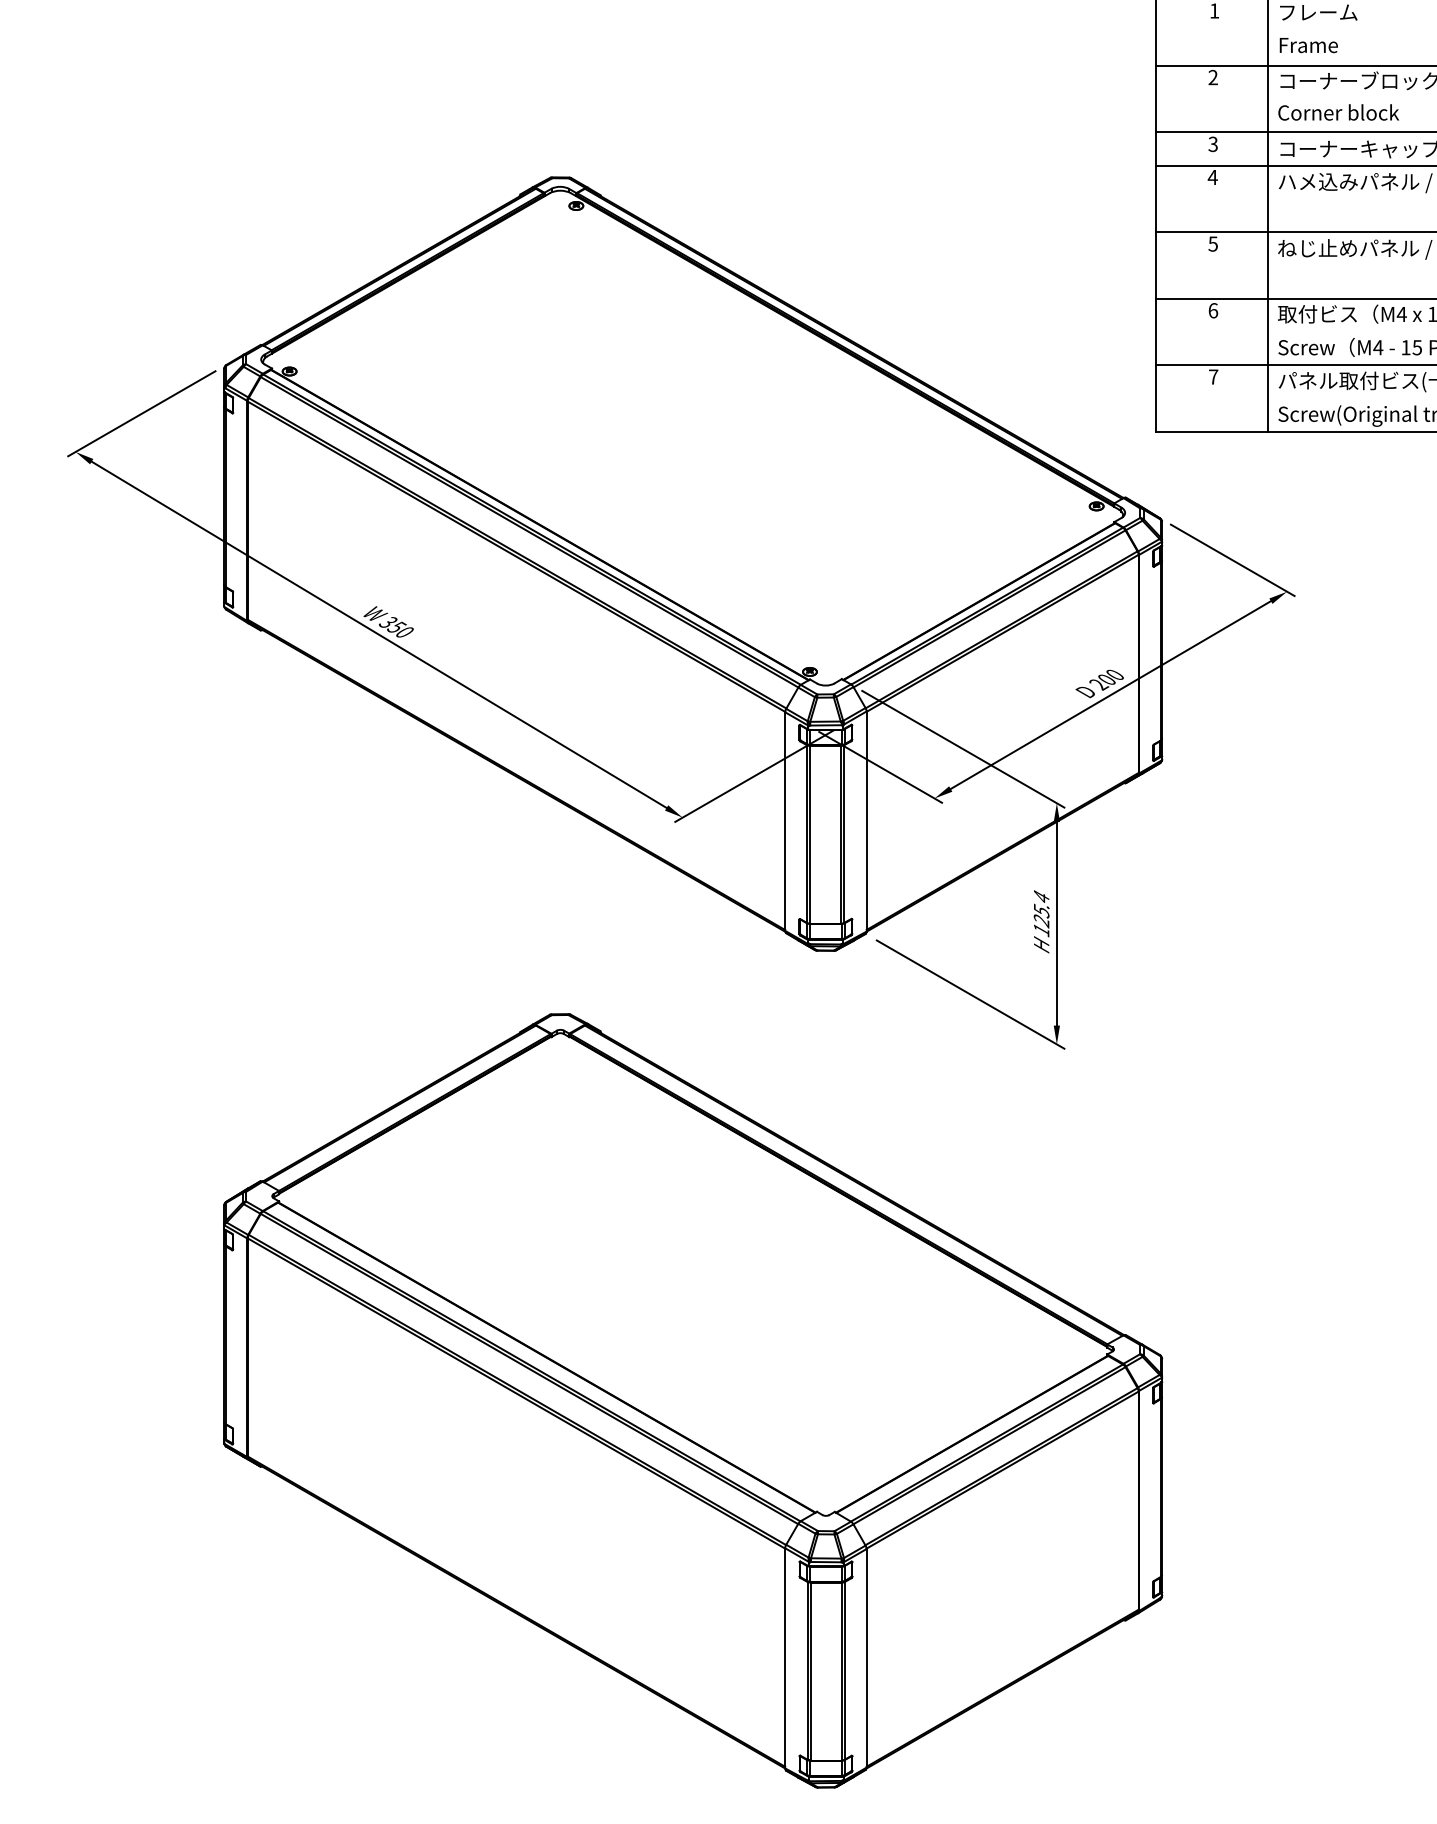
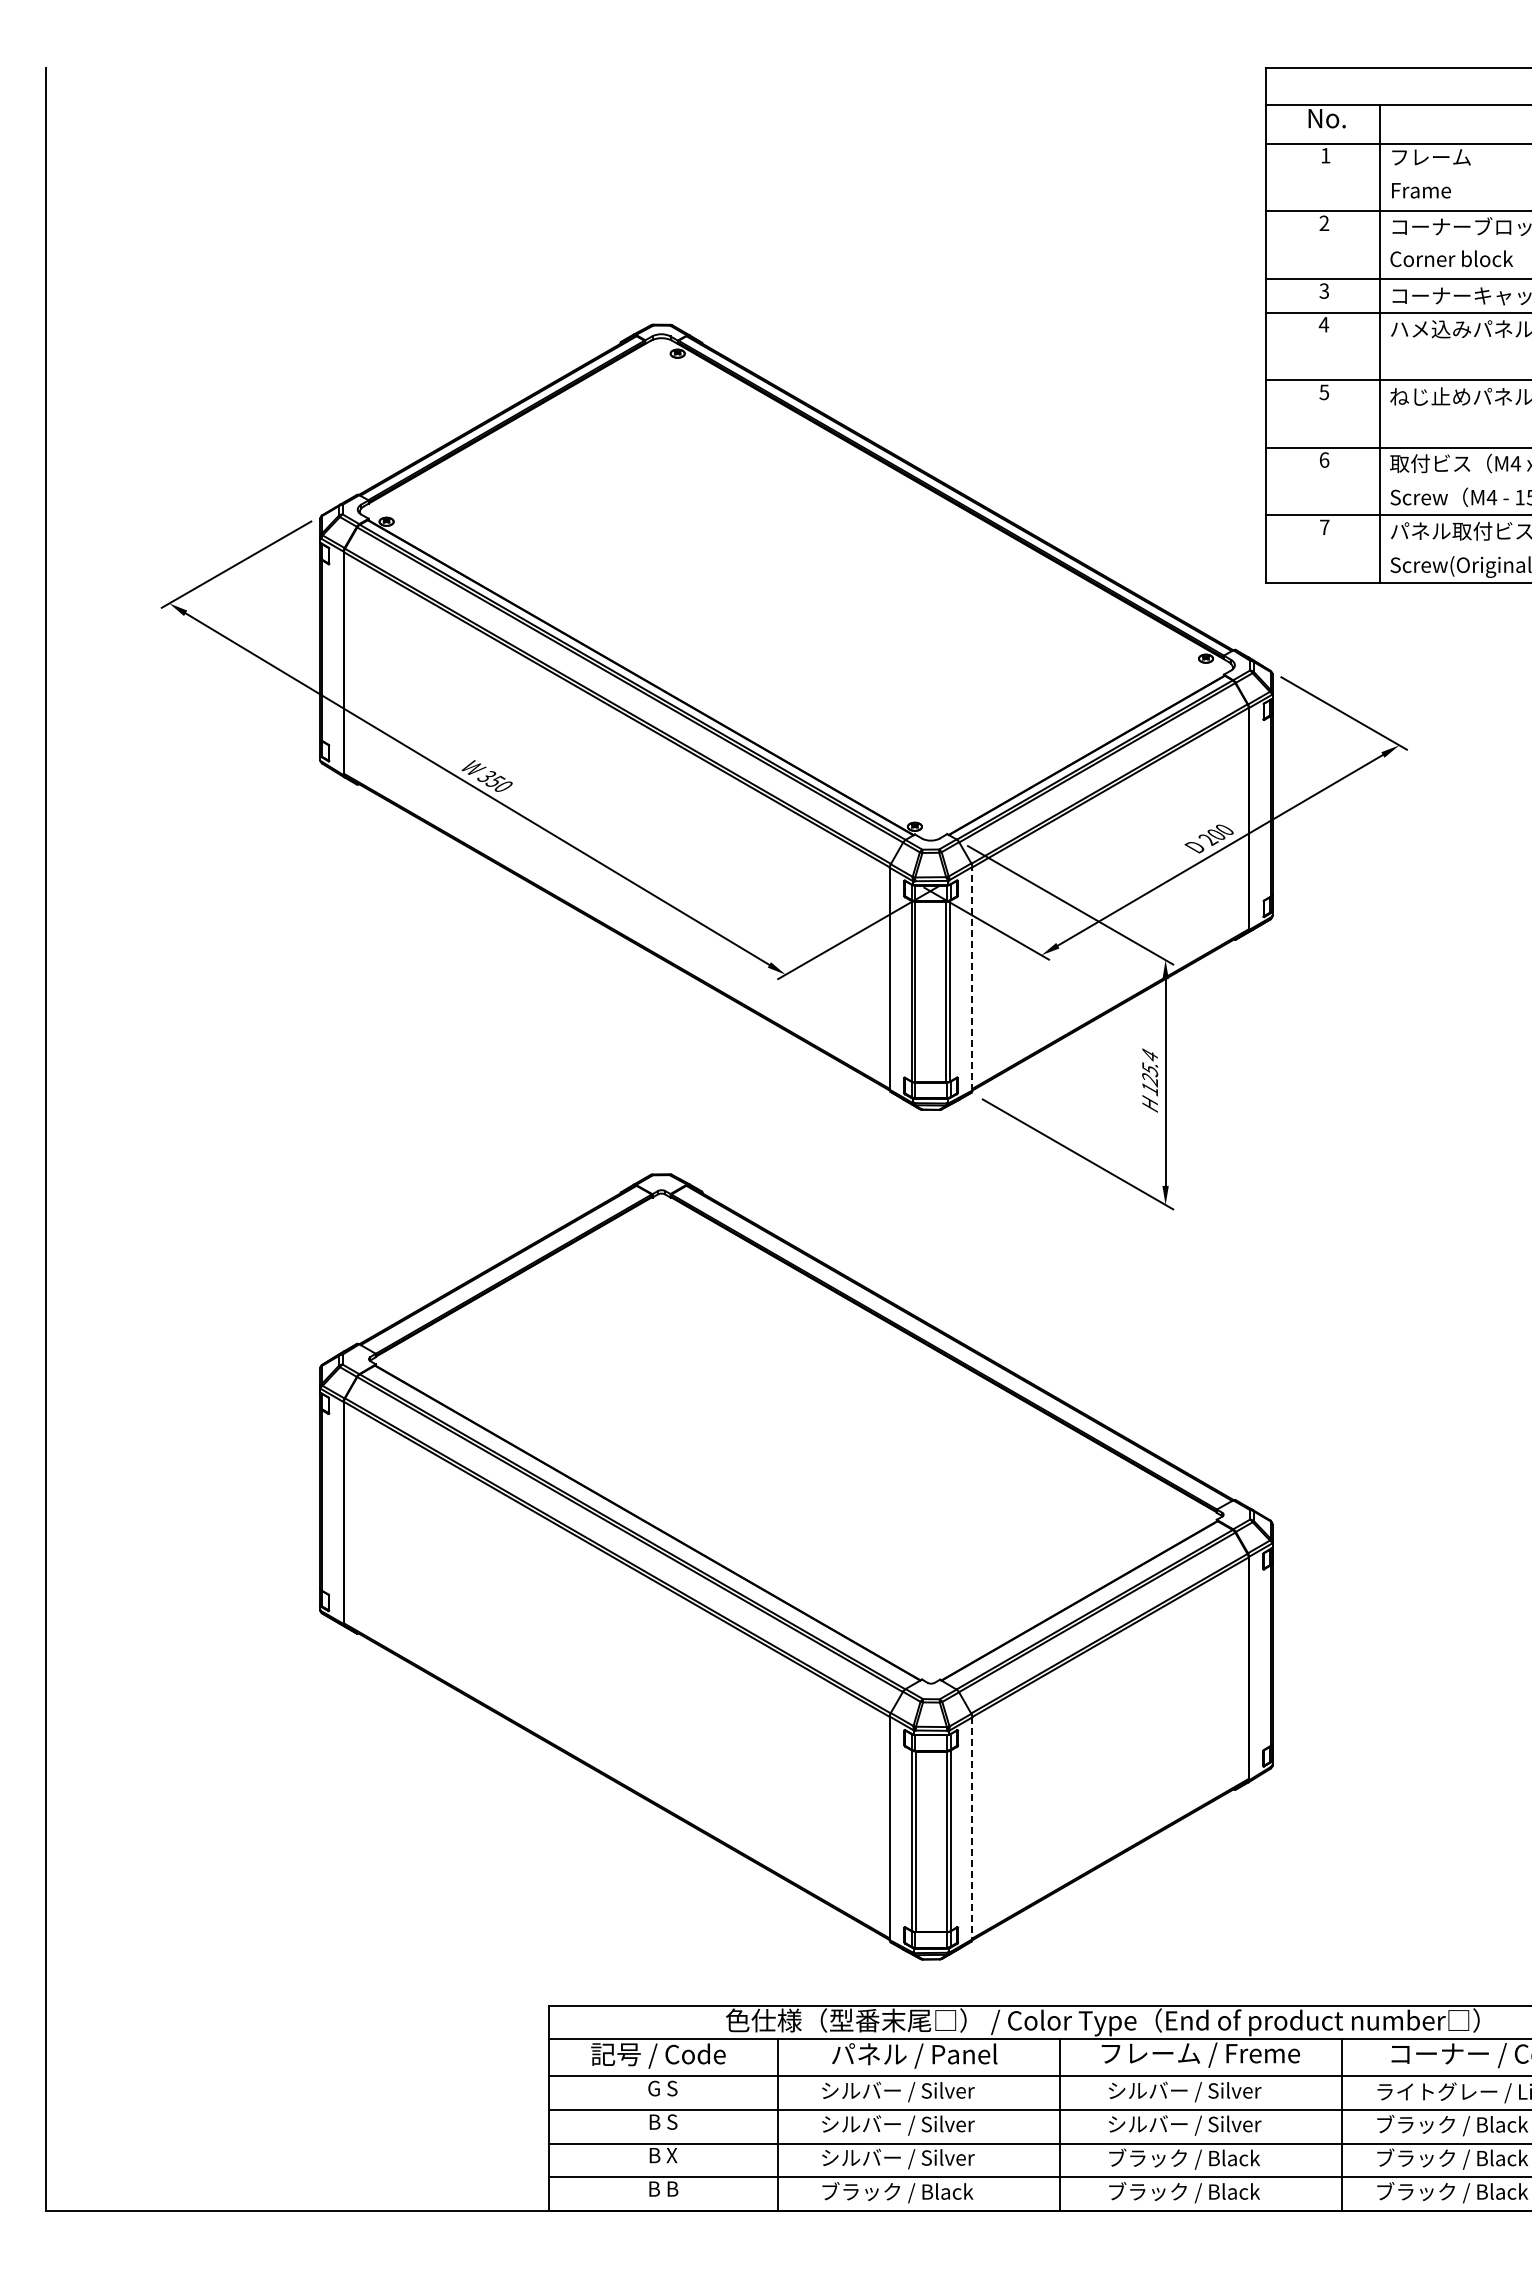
line: (866, 821) -> (972, 978), solid -> dashed
line: (866, 1658) -> (972, 1828), solid -> dashed

